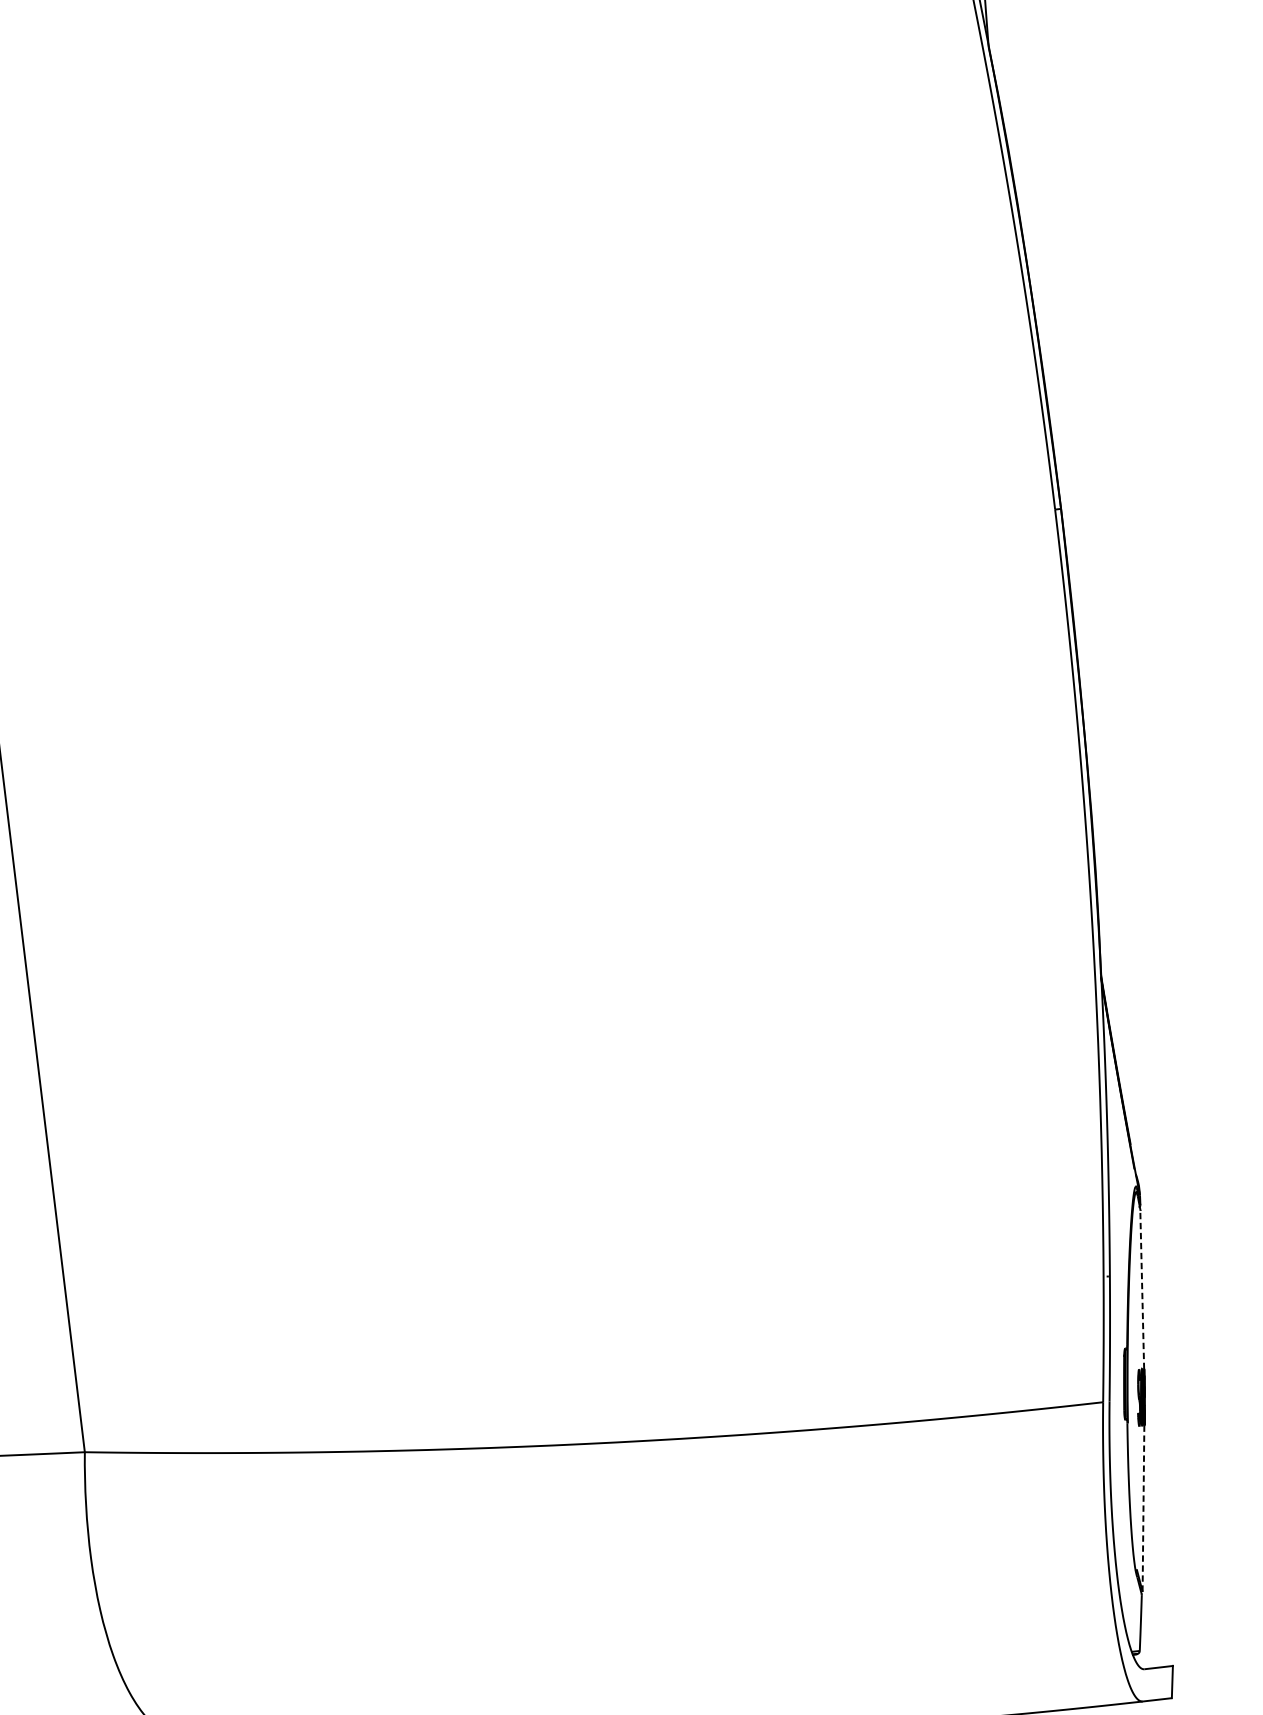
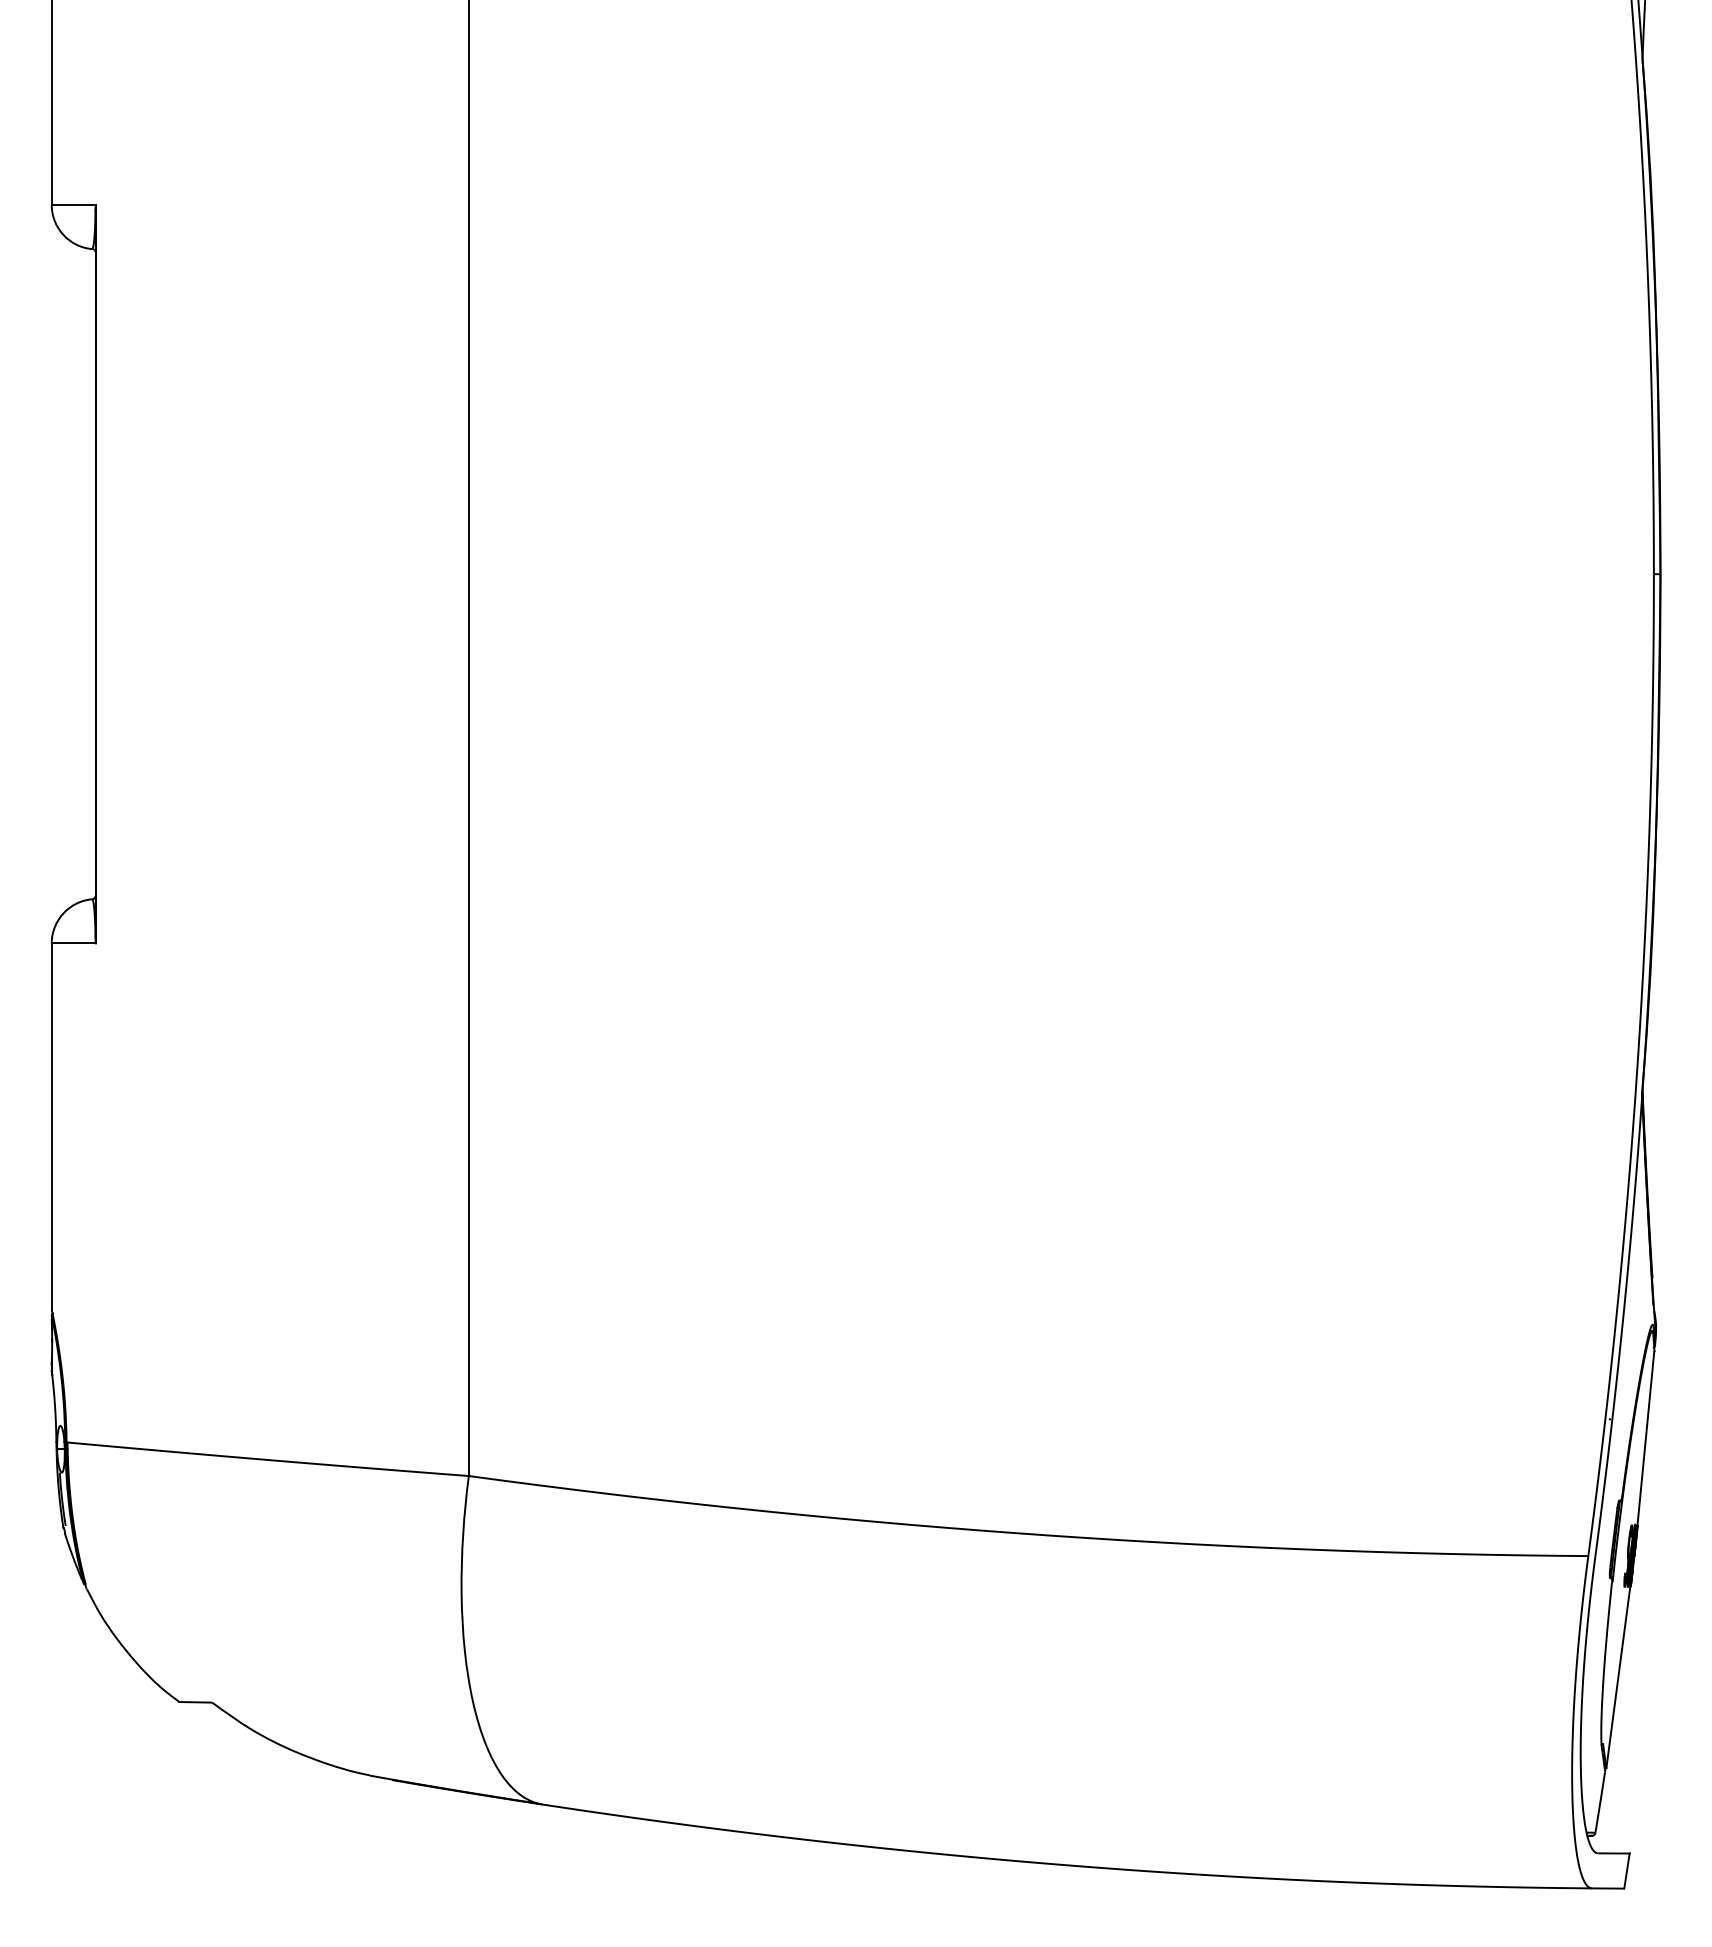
line: (1141, 1289) -> (1645, 1438), dashed -> solid
line: (1143, 1508) -> (1618, 1677), dashed -> solid

